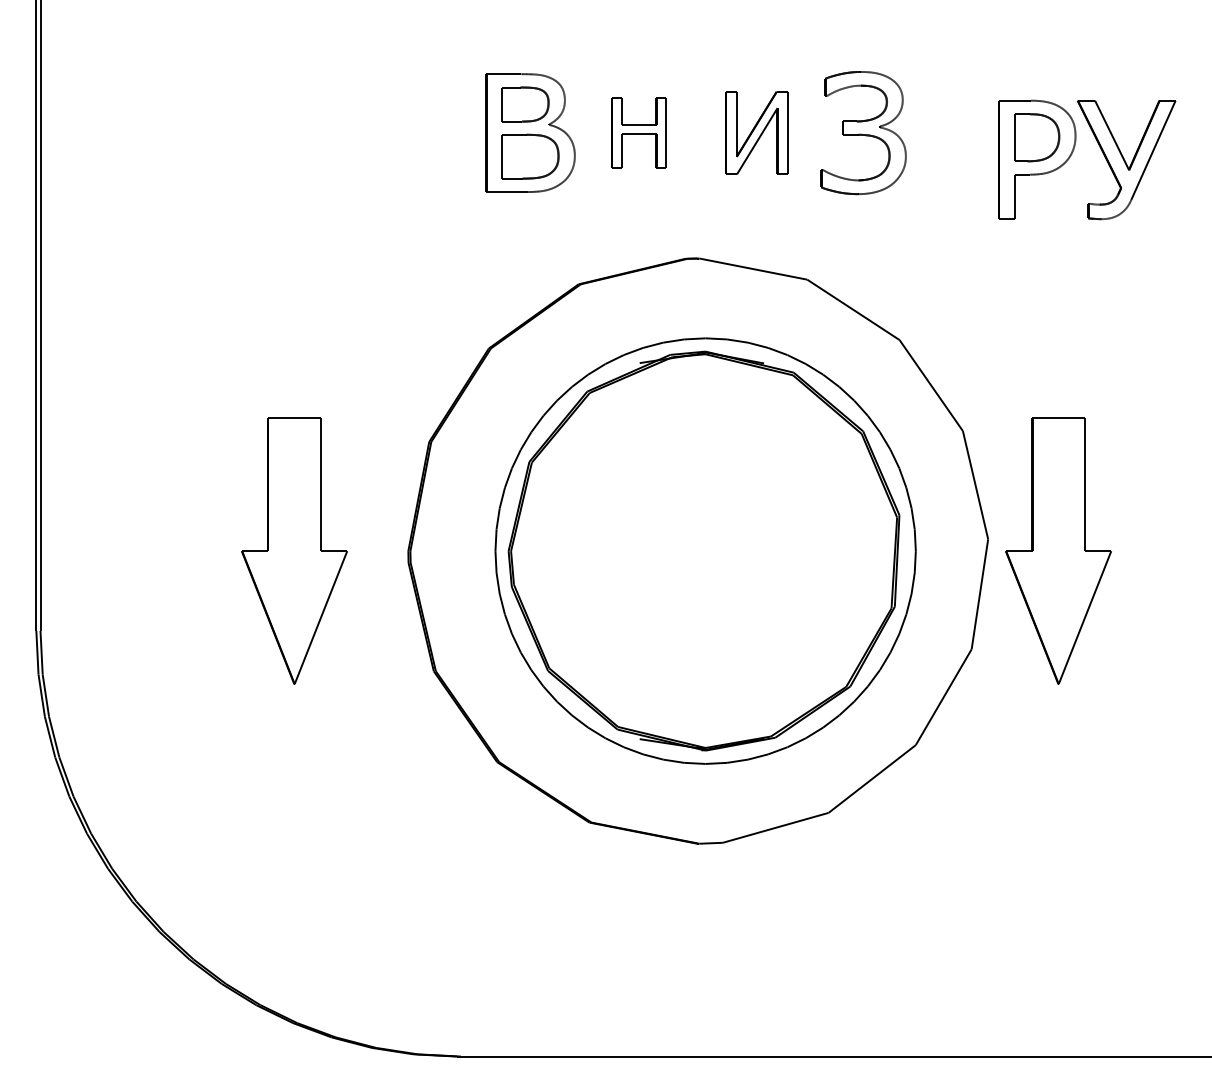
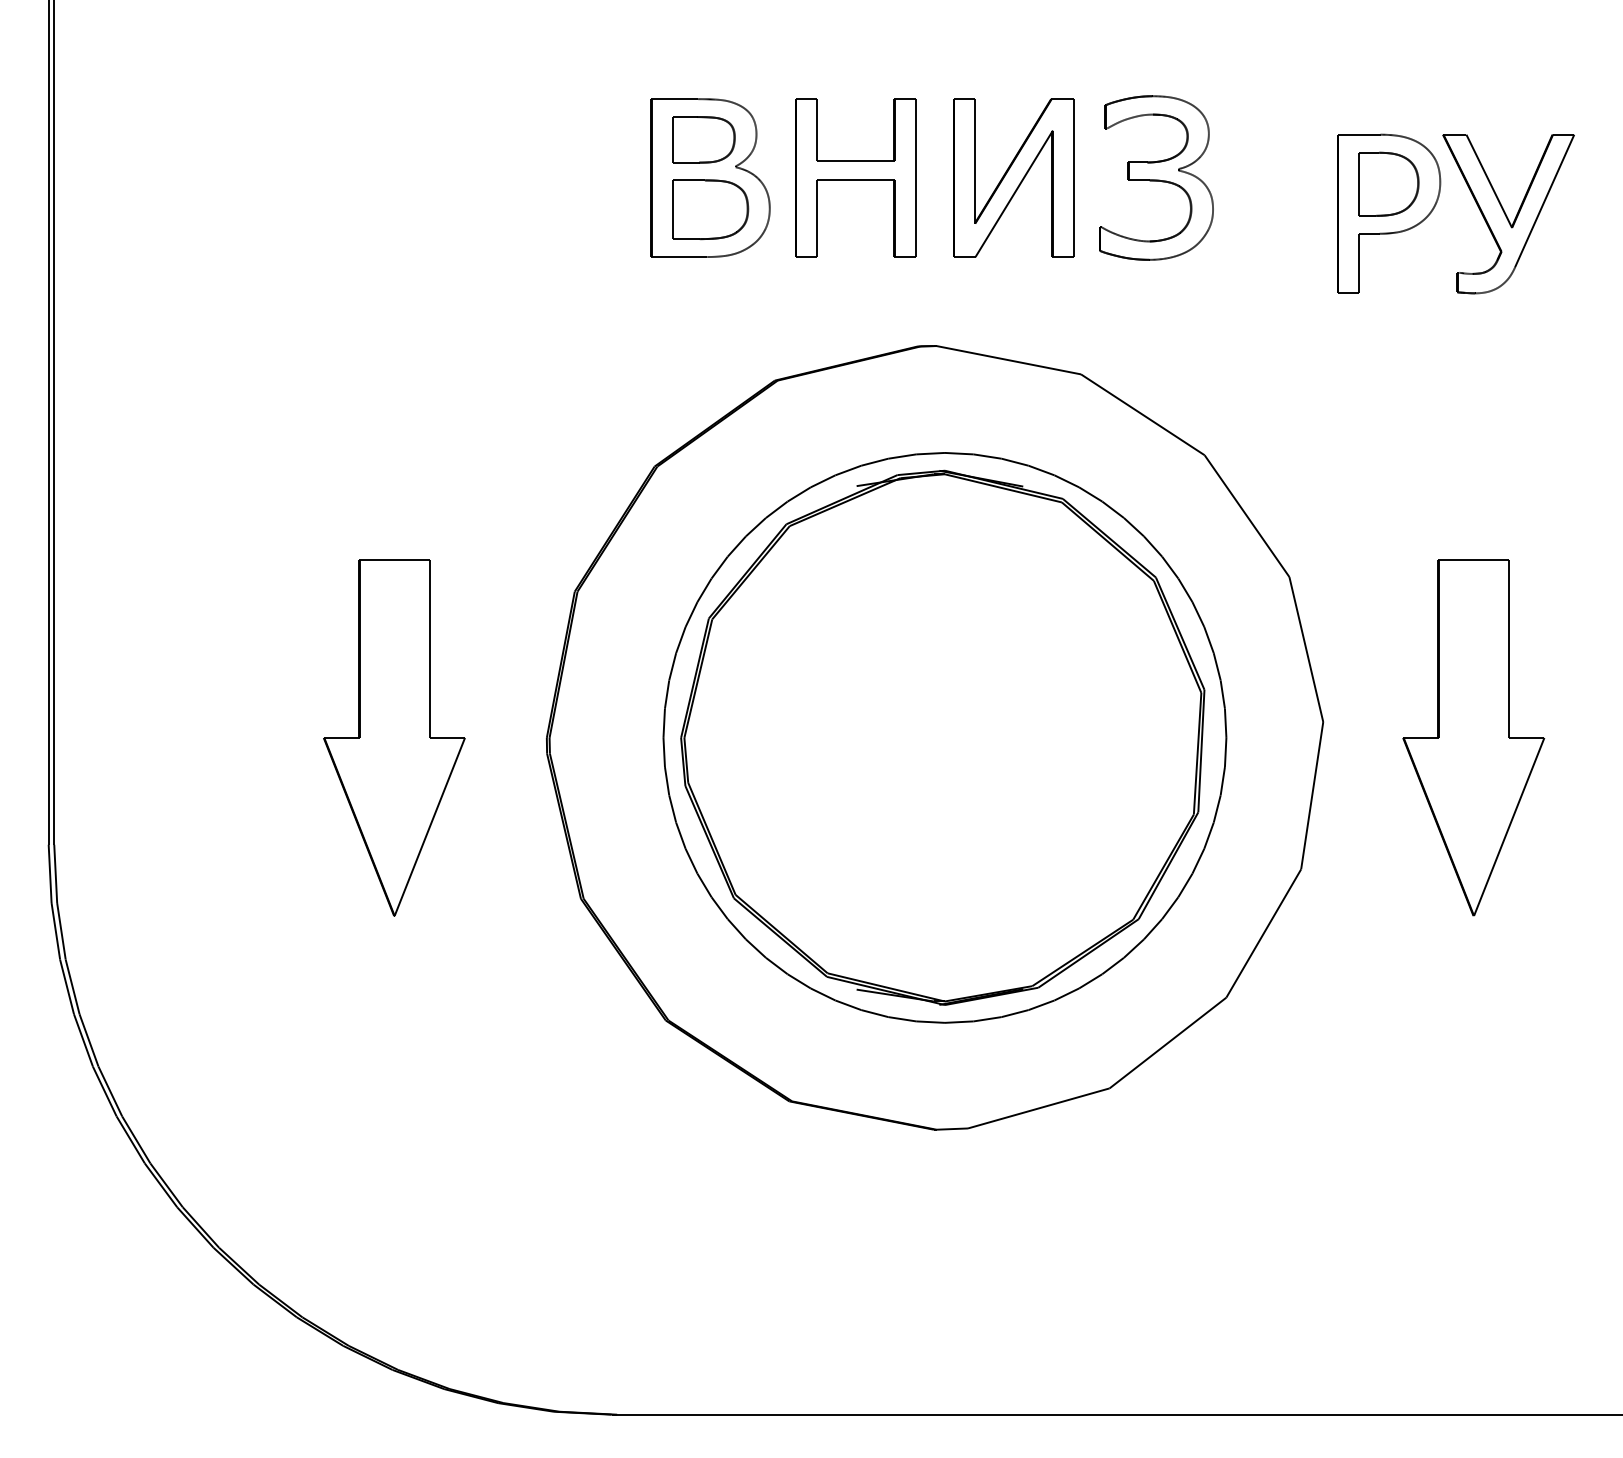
part: (638, 132) -> (855, 177), size x1.67
part: (756, 132) -> (1013, 177), size x1.43
part: (1058, 550) -> (1473, 737), moved

